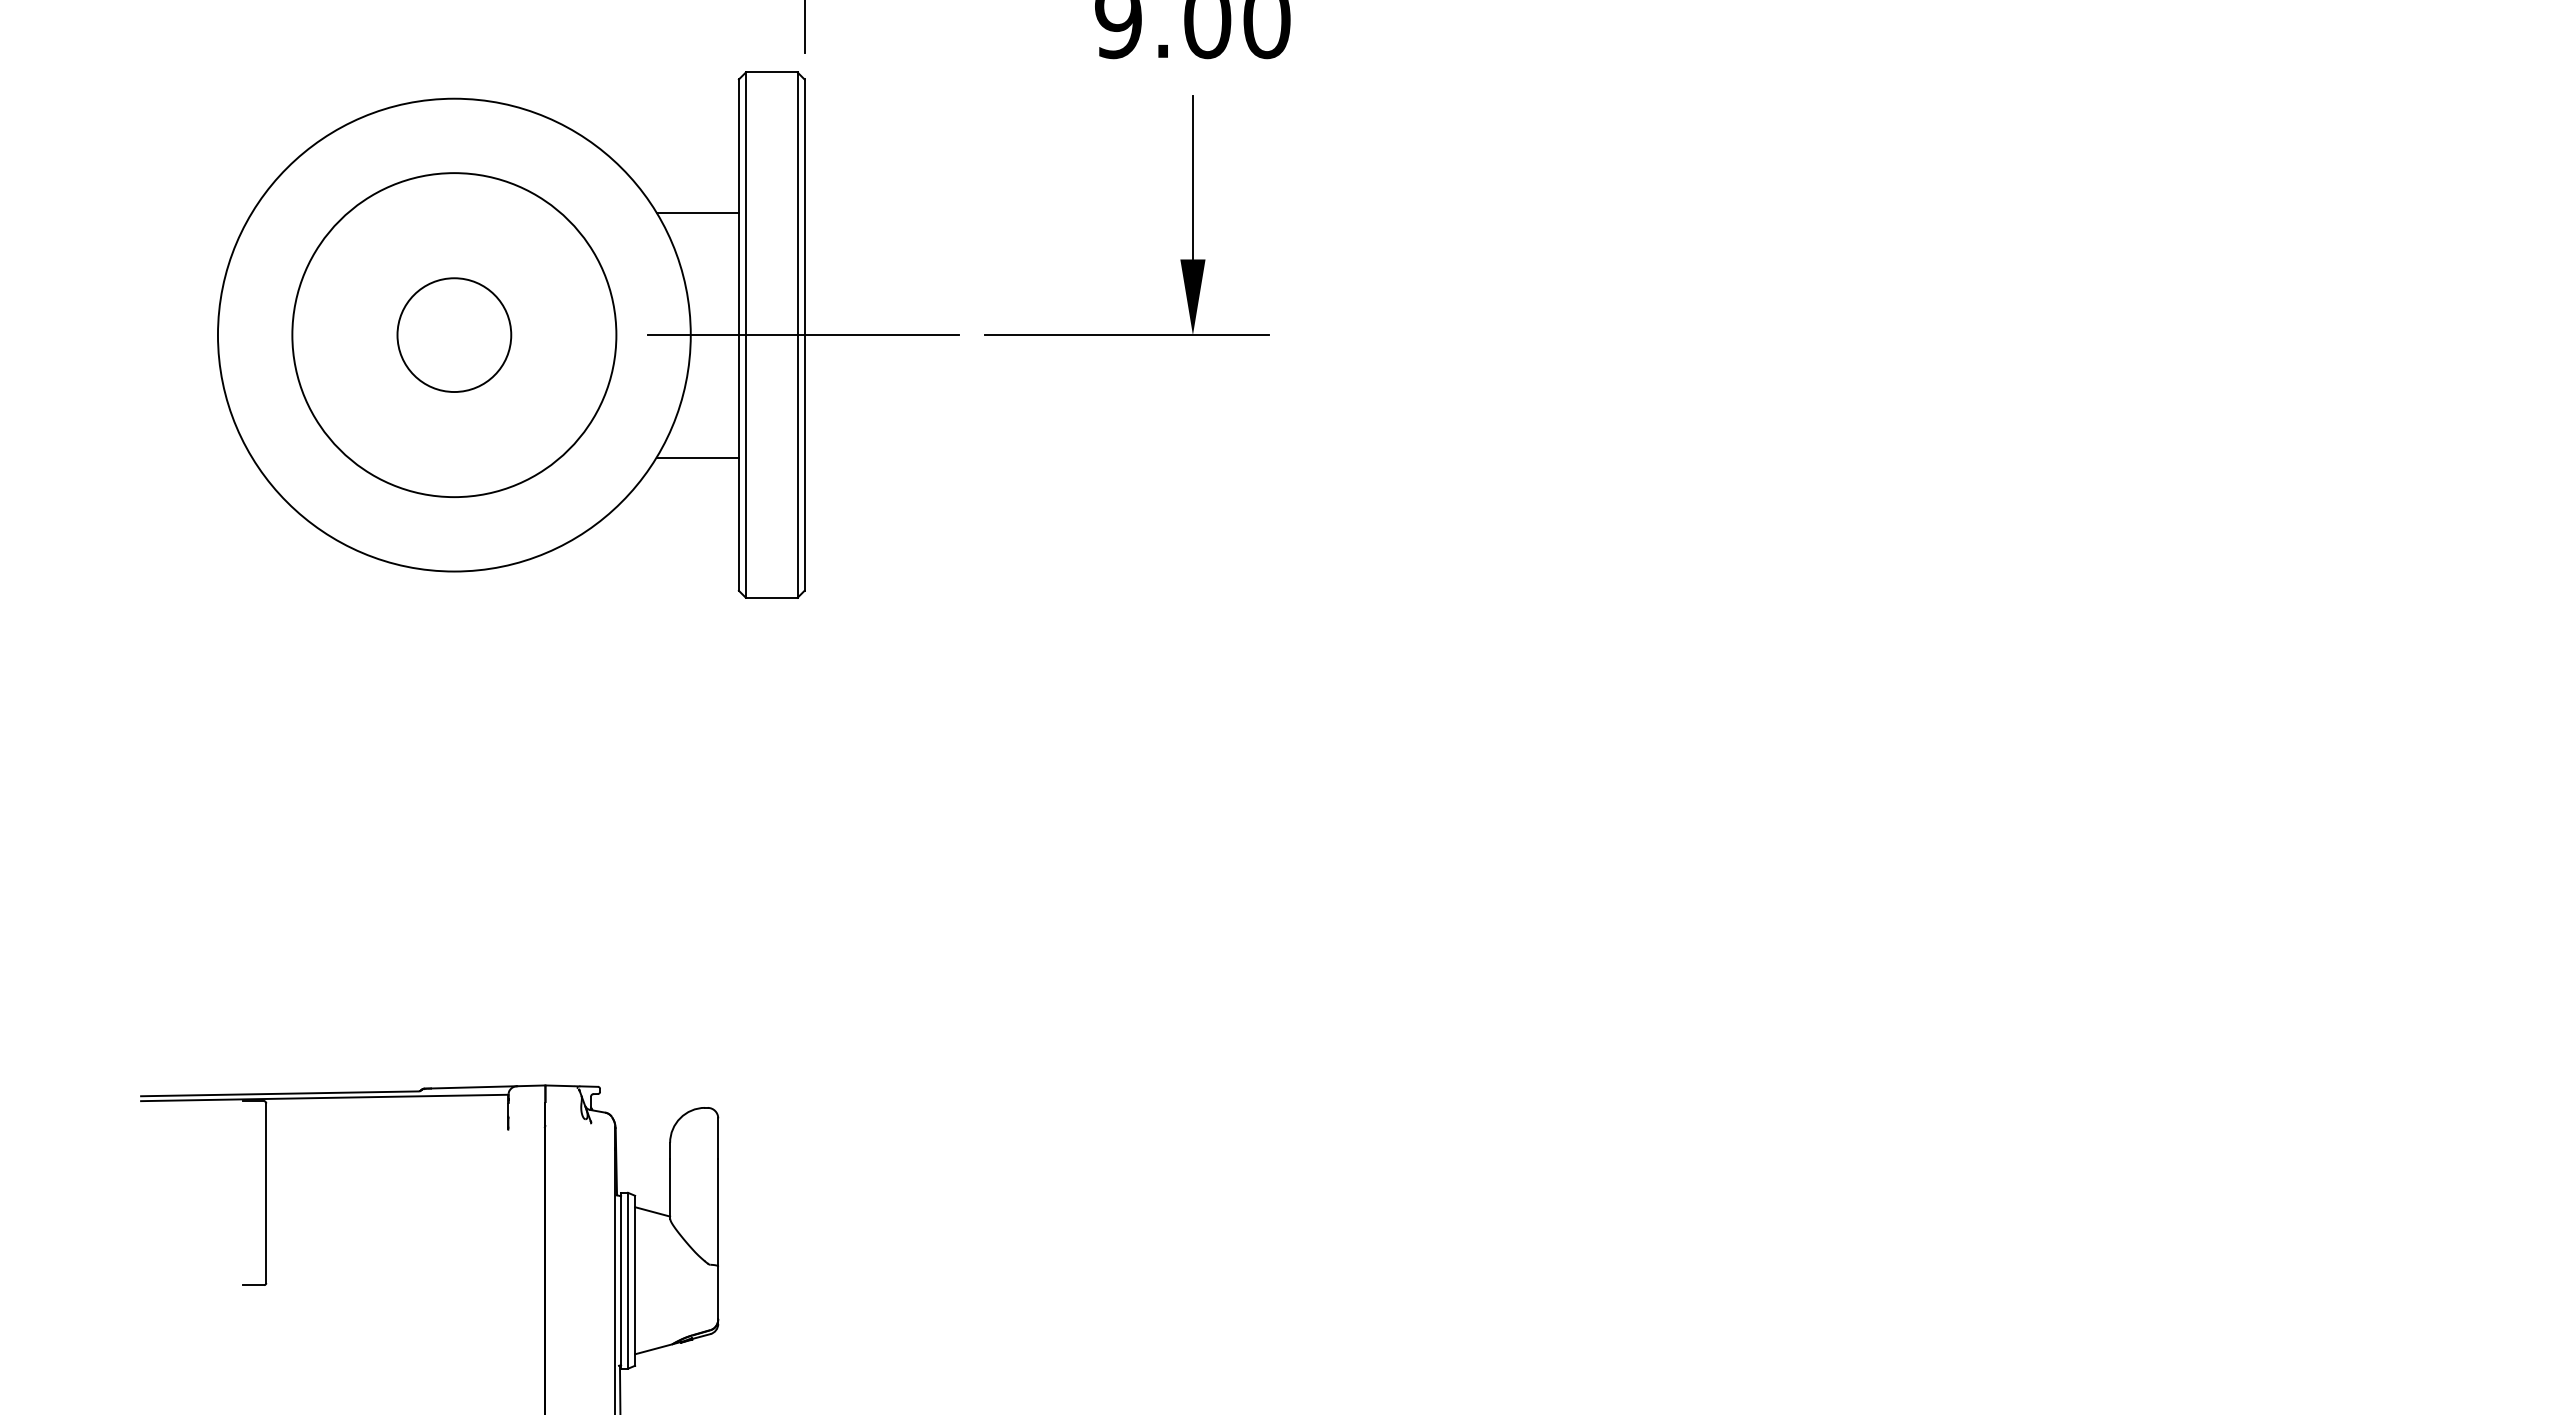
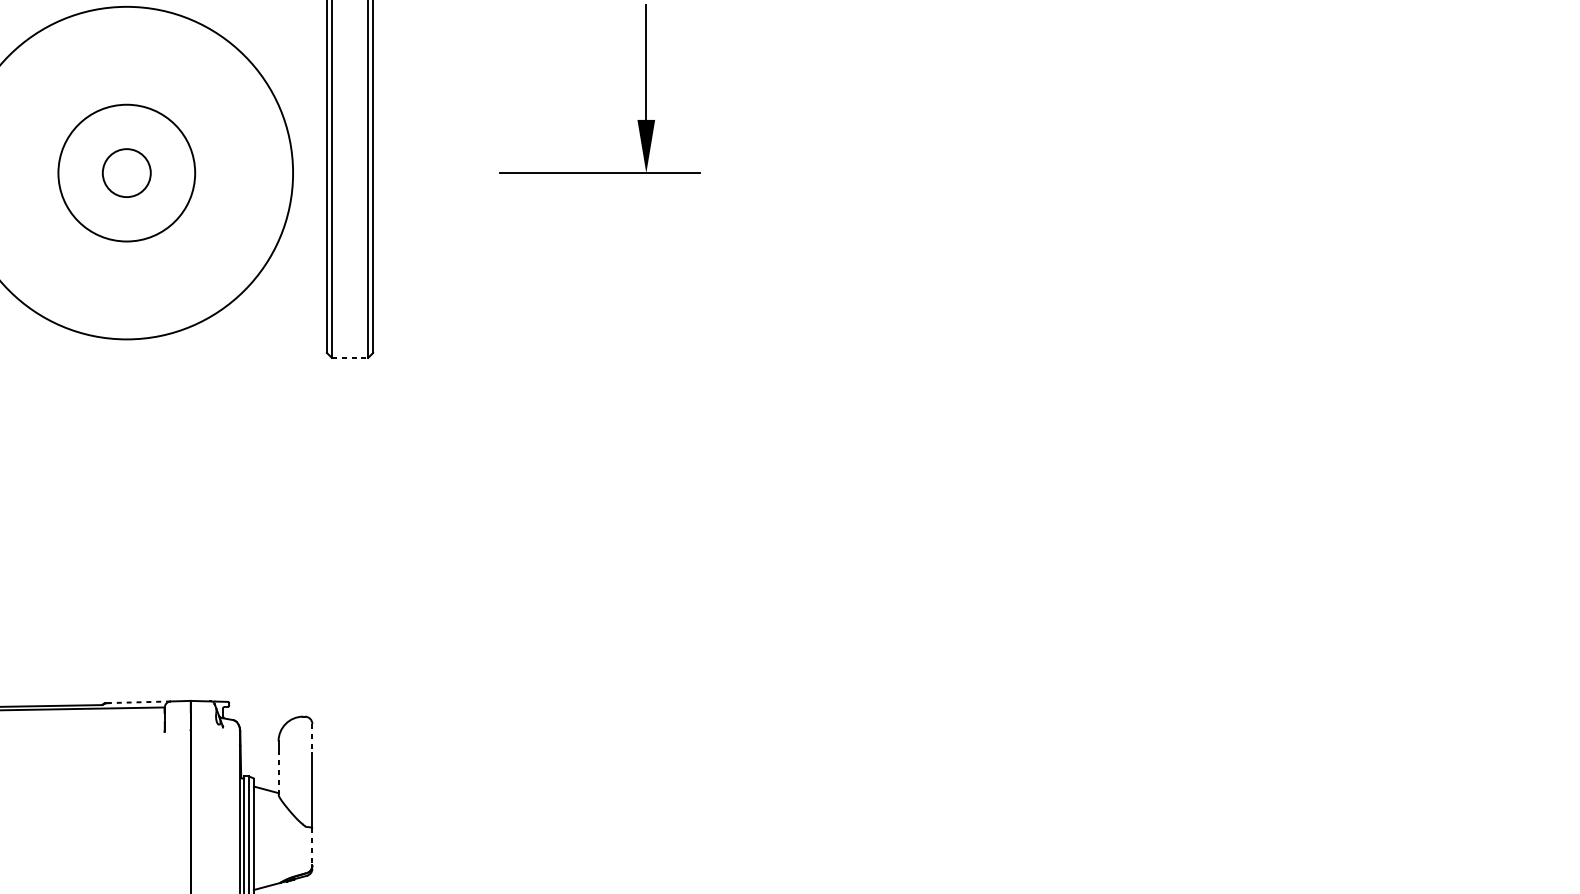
line: (697, 212) -> (297, 86), removed
circle: (454, 335) -> (126, 173), size x0.6
circle: (454, 335) -> (126, 173), size x0.6
line: (803, 335) -> (372, 173), removed
line: (697, 457) -> (297, 259), removed
line: (771, 597) -> (349, 357), solid -> dashed
line: (474, 1087) -> (140, 702), solid -> dashed
line: (718, 1139) -> (312, 738), solid -> dashed
line: (670, 1188) -> (278, 773), solid -> dashed
line: (718, 1293) -> (312, 847), solid -> dashed

